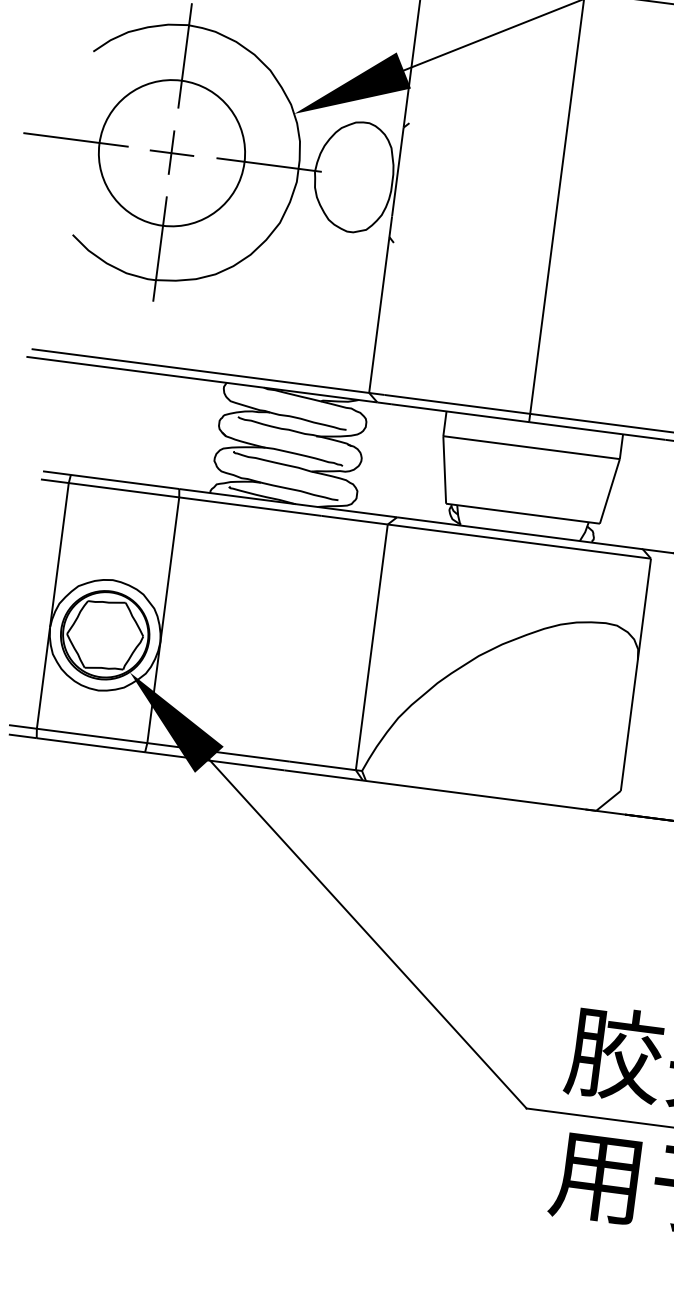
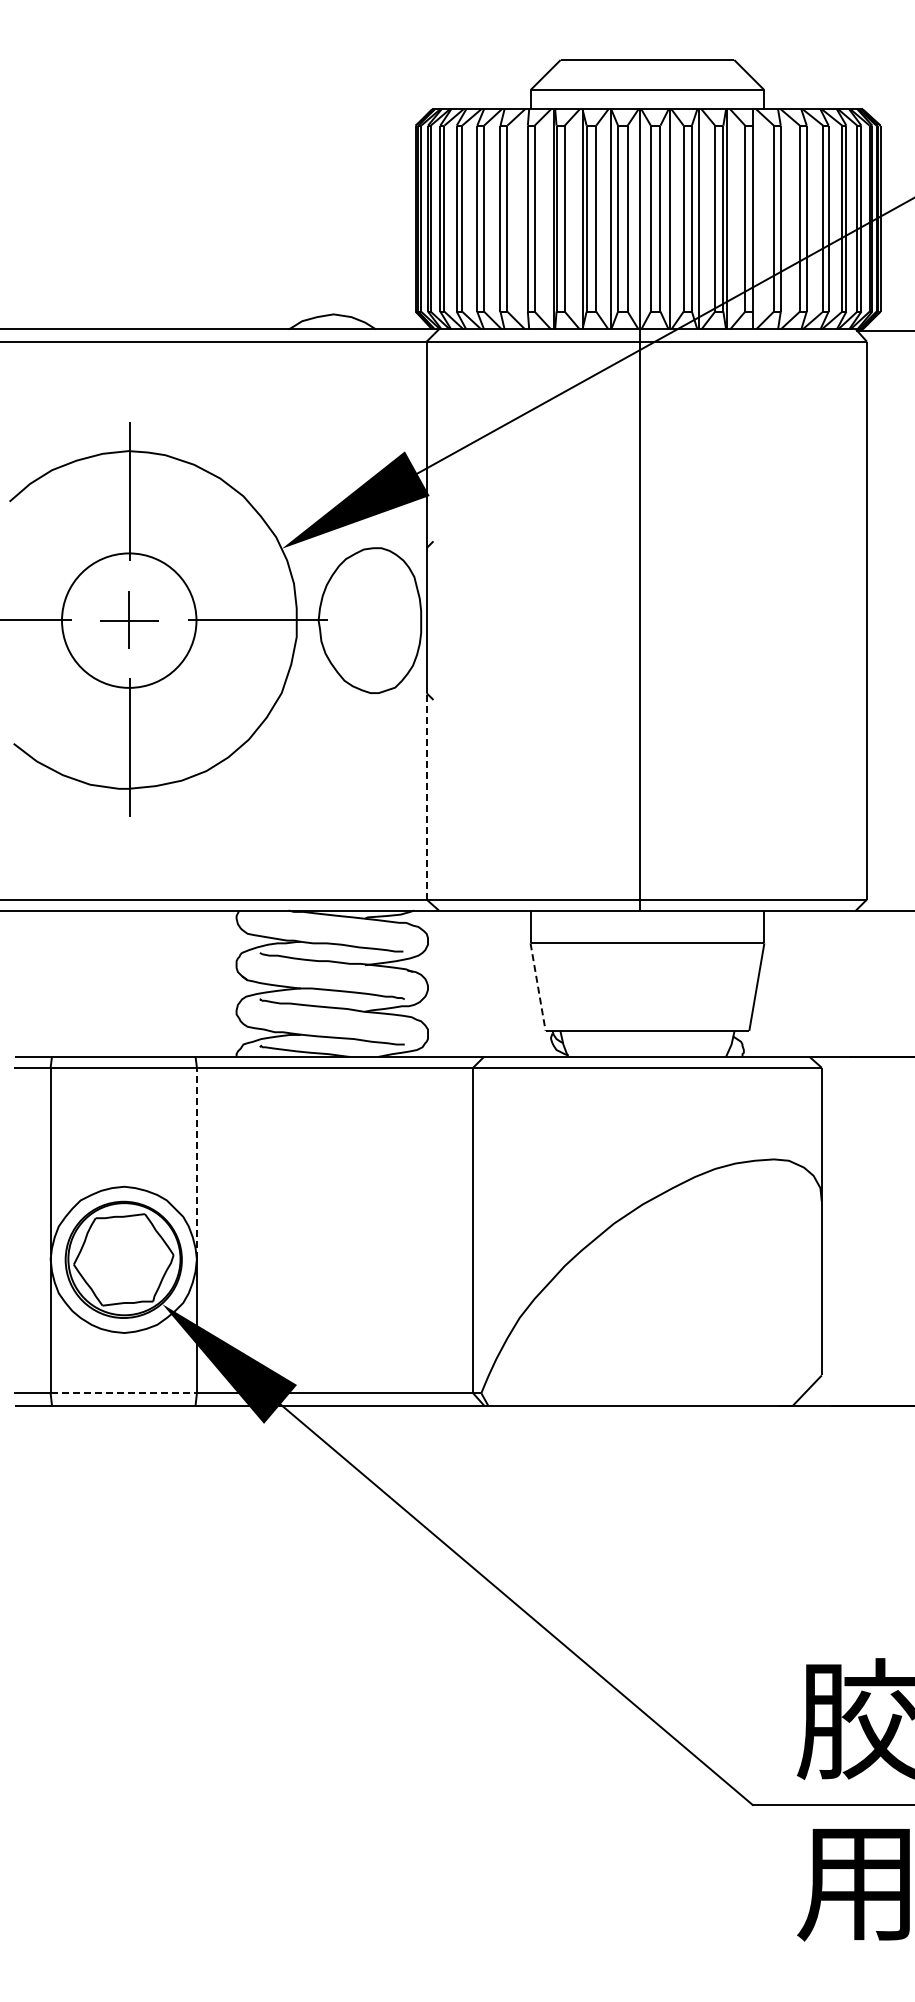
circle: (172, 153) -> (129, 620), size x0.7
line: (379, 314) -> (426, 795), solid -> dashed
line: (444, 470) -> (538, 987), solid -> dashed
line: (169, 569) -> (196, 1163), solid -> dashed
line: (92, 736) -> (124, 1393), solid -> dashed

